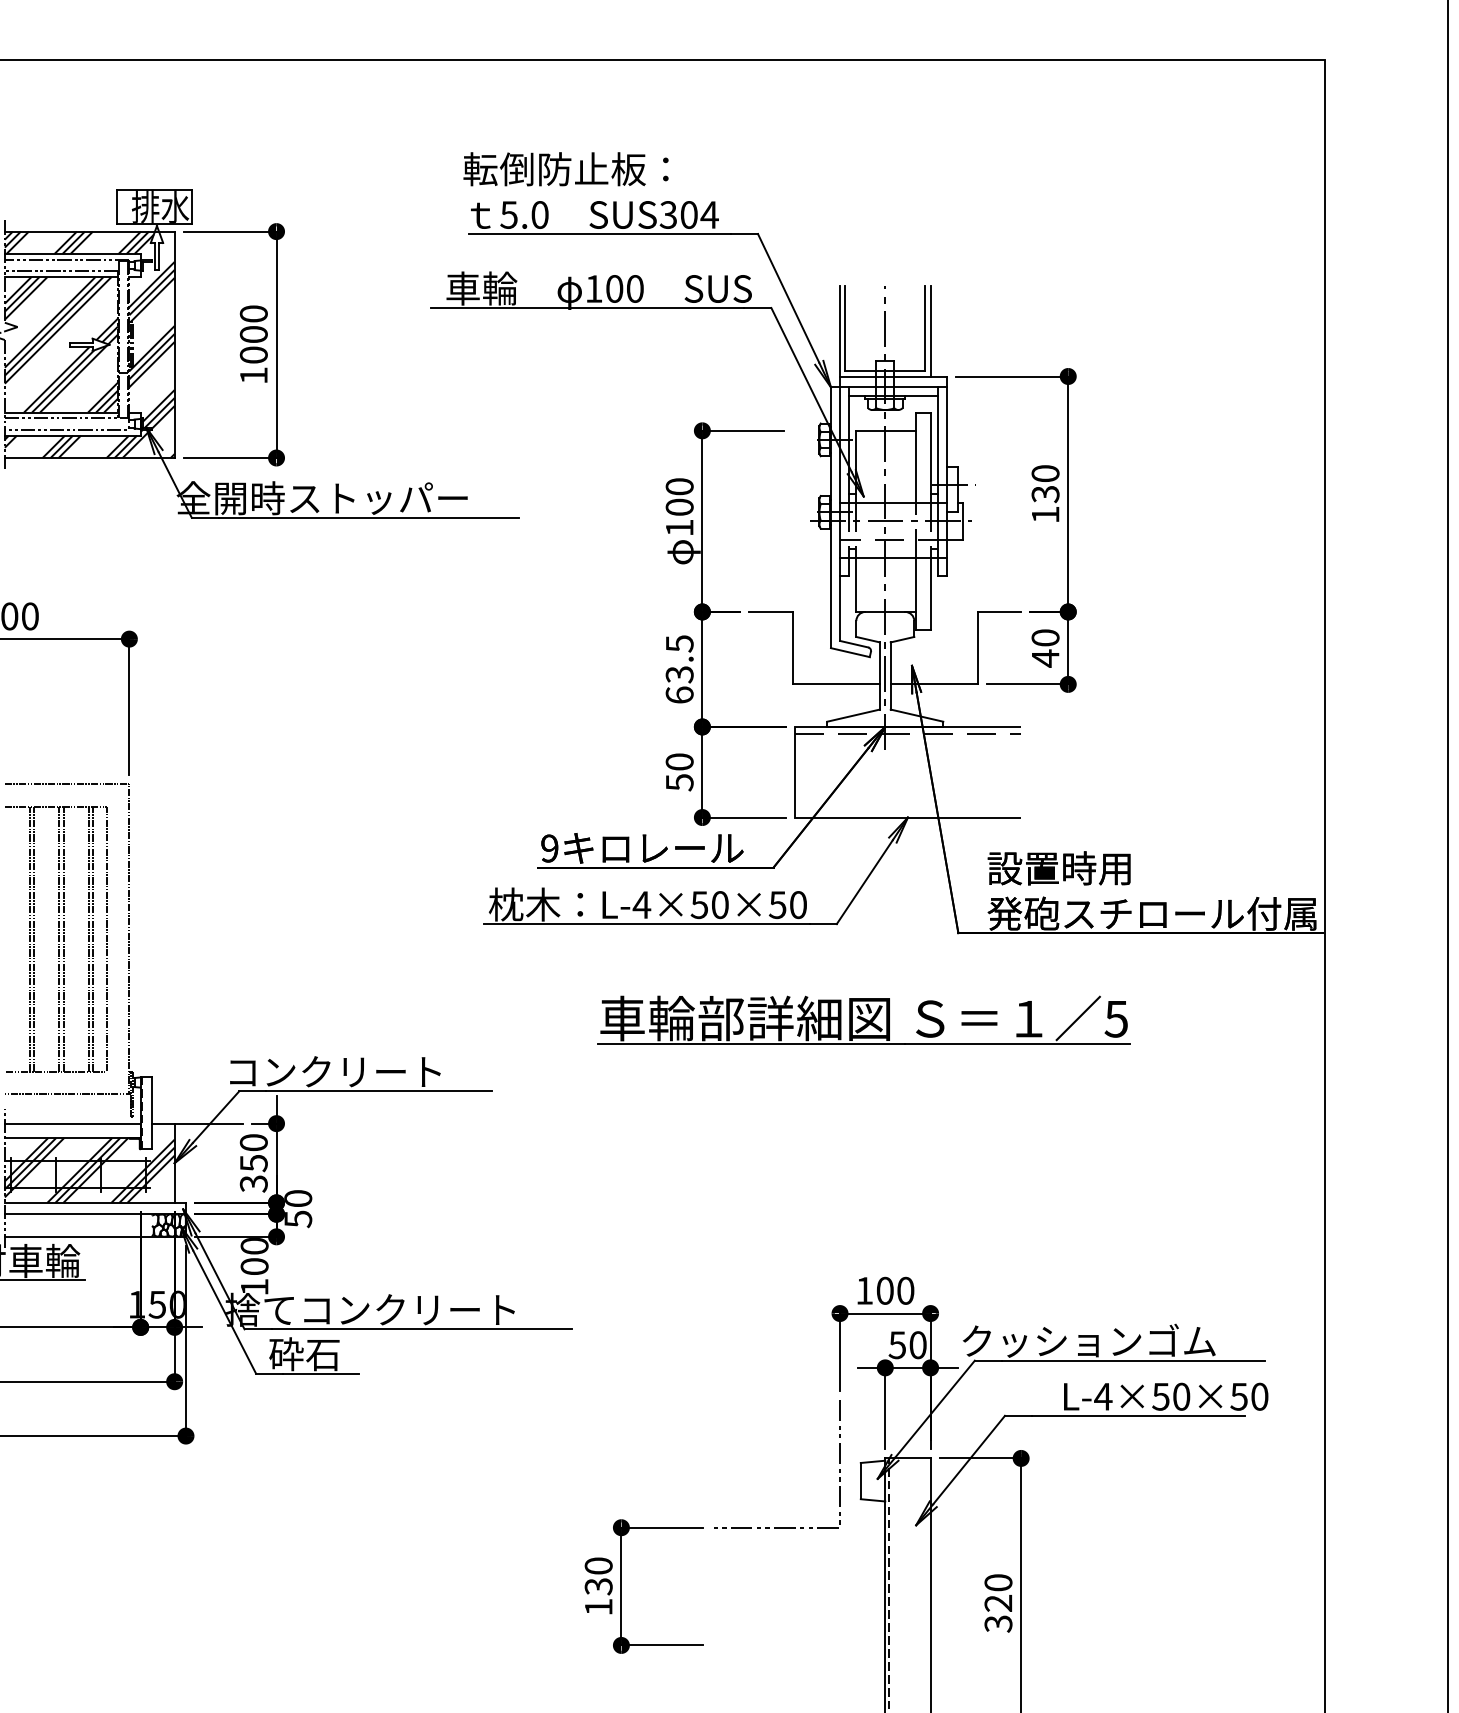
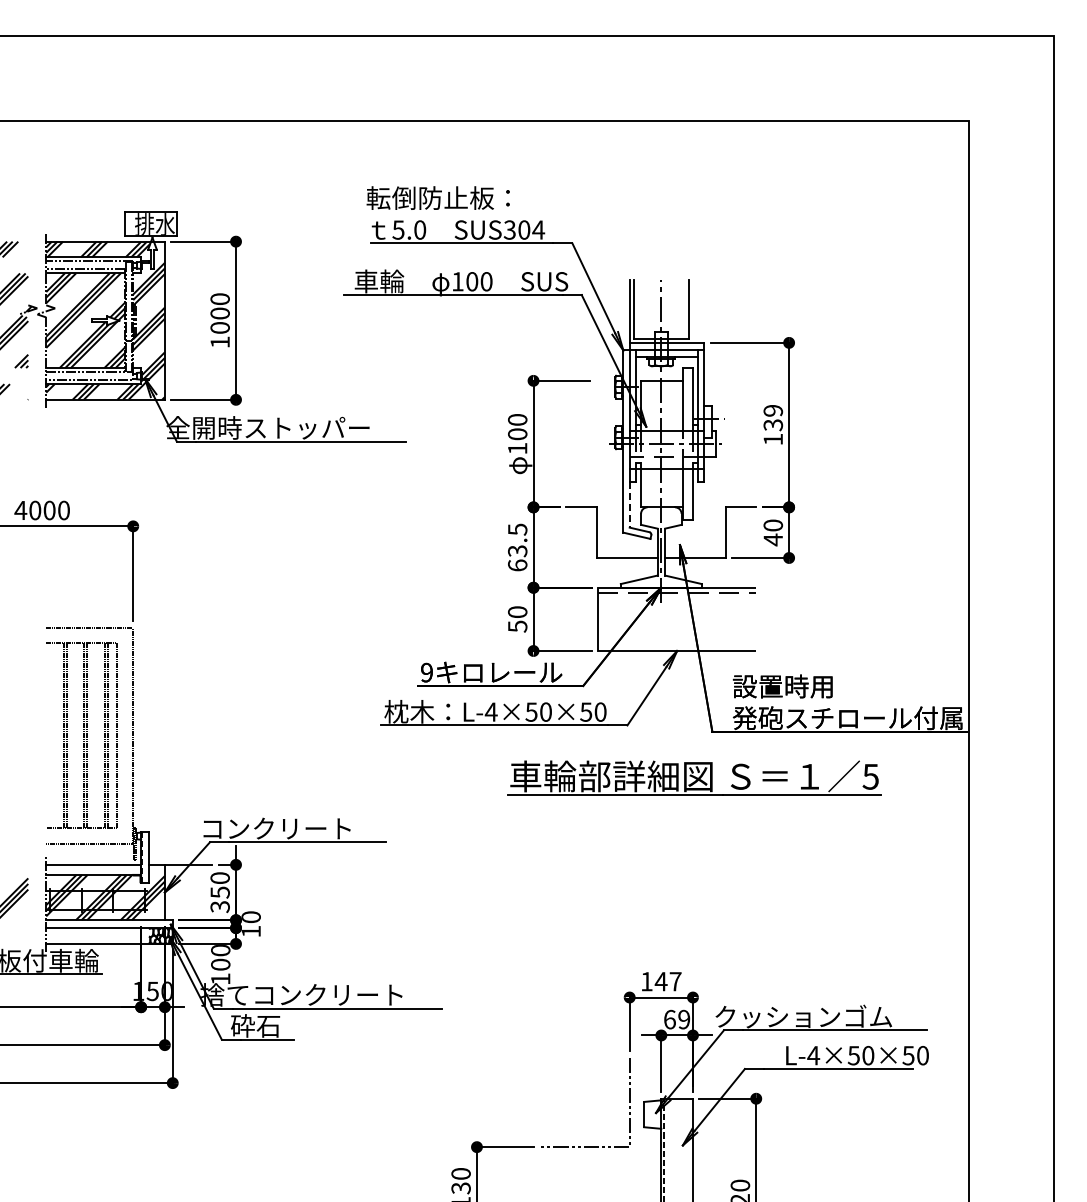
line: (929, 330) -> (692, 310), removed
text: (1045, 473) -> (773, 410), 130 -> 139
line: (839, 607) -> (629, 504), solid -> dashed
part: (864, 1020) -> (694, 777), moved
text: (297, 1219) -> (250, 931), 50 -> 10
text: (894, 1290) -> (667, 981), 100 -> 147
text: (907, 1344) -> (676, 1019), 50 -> 69

